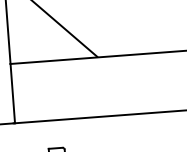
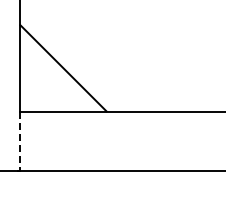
line: (12, 93) -> (19, 141), solid -> dashed

